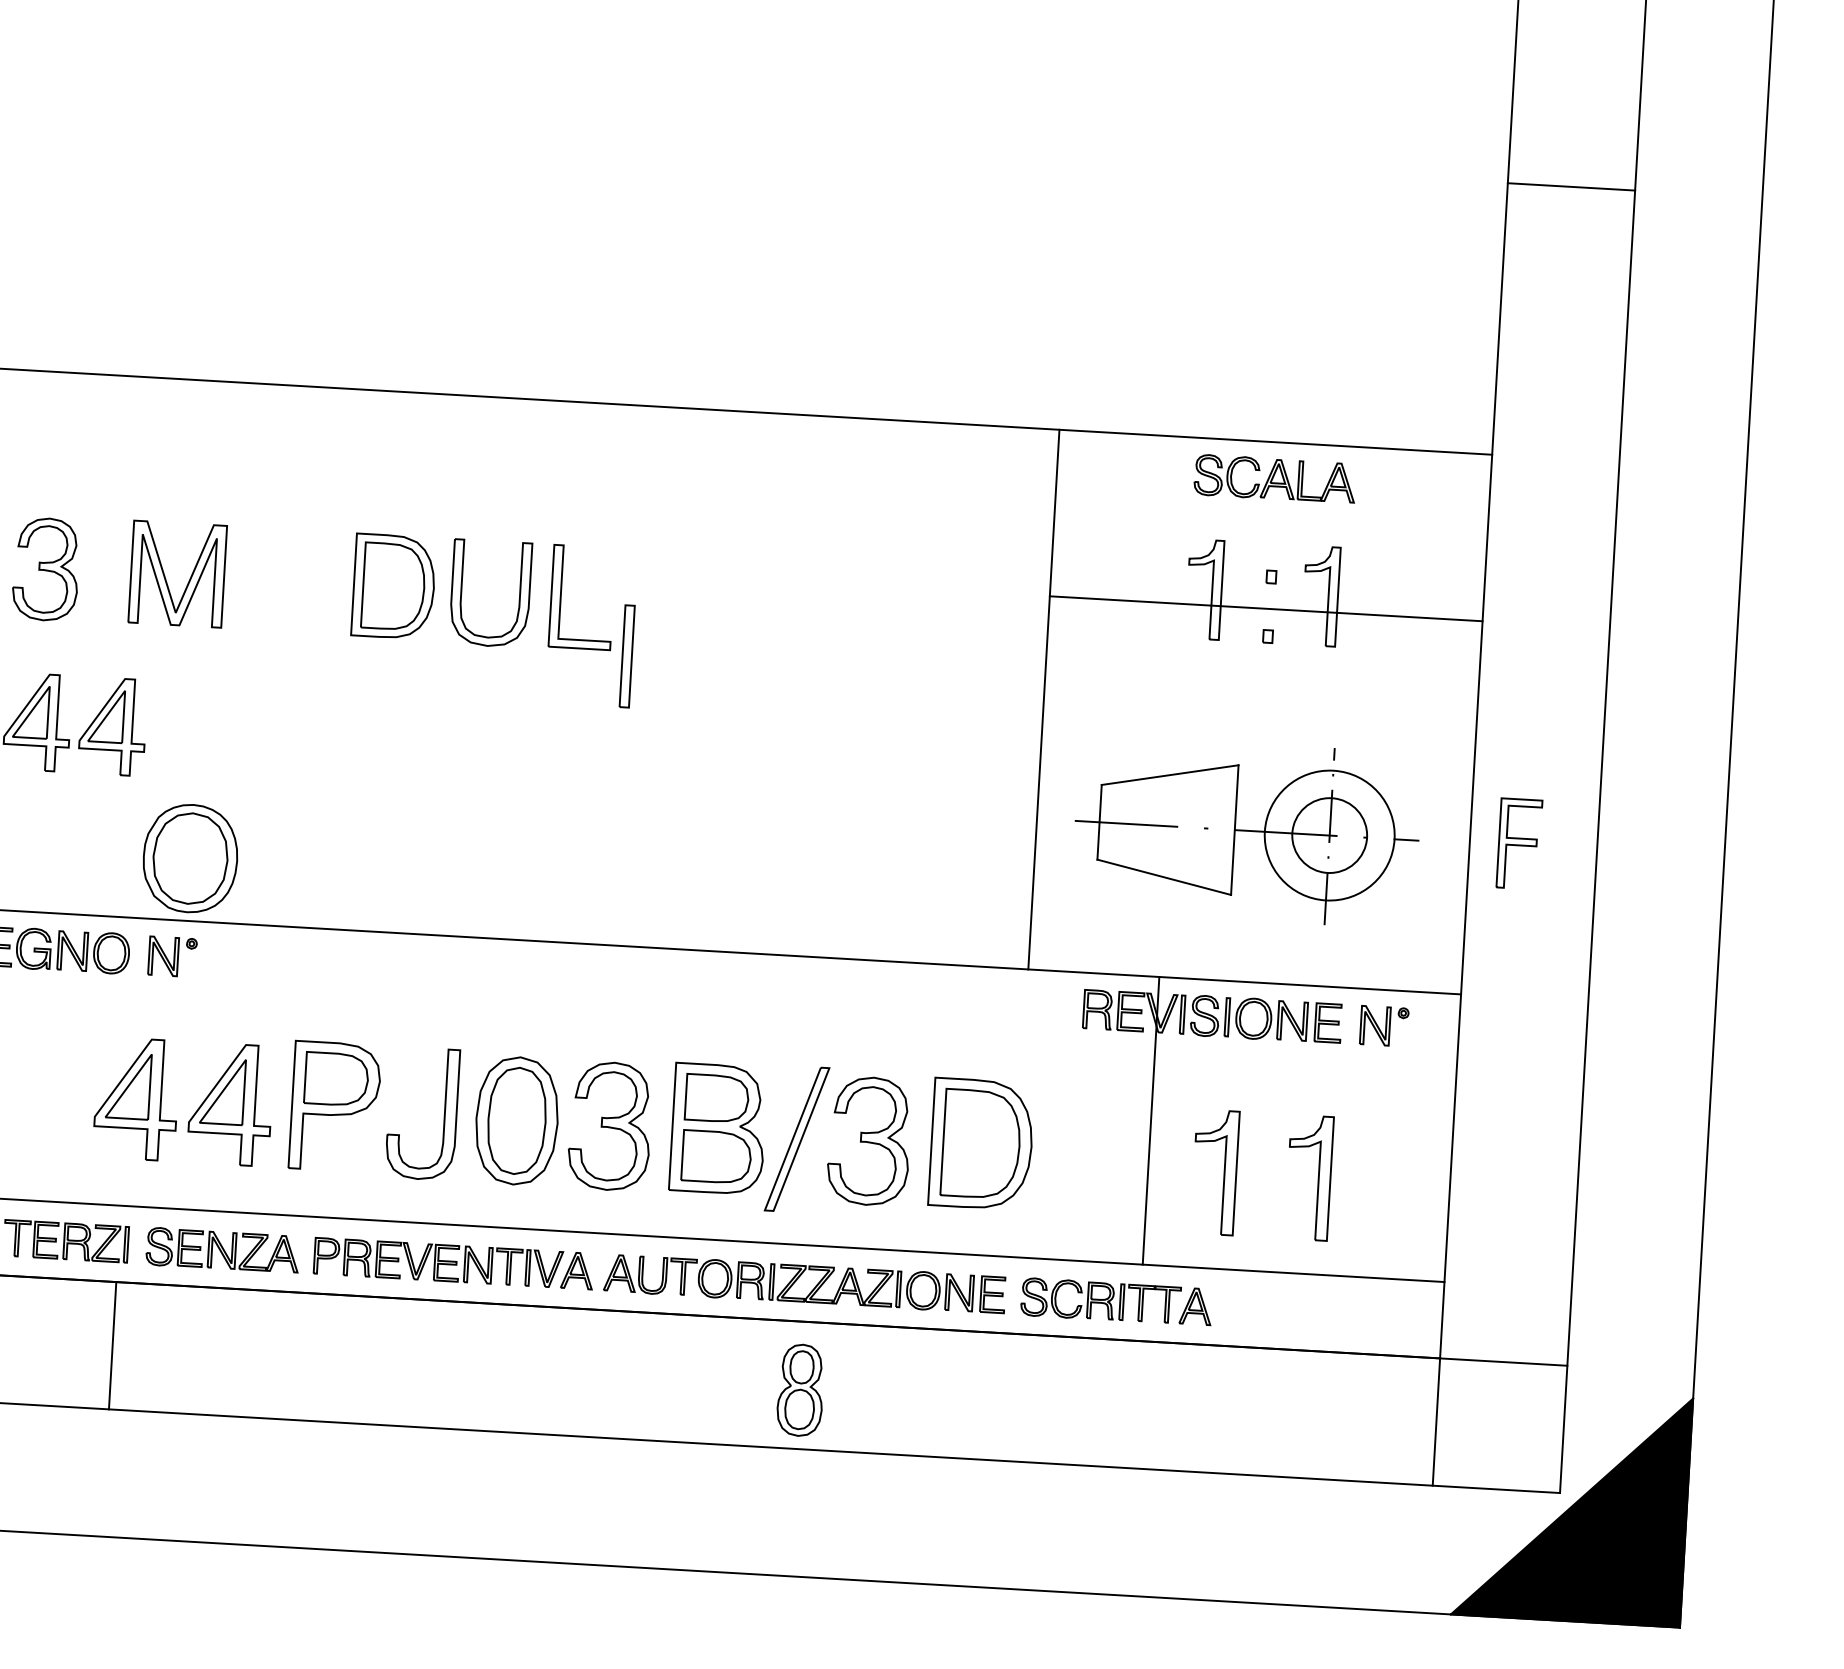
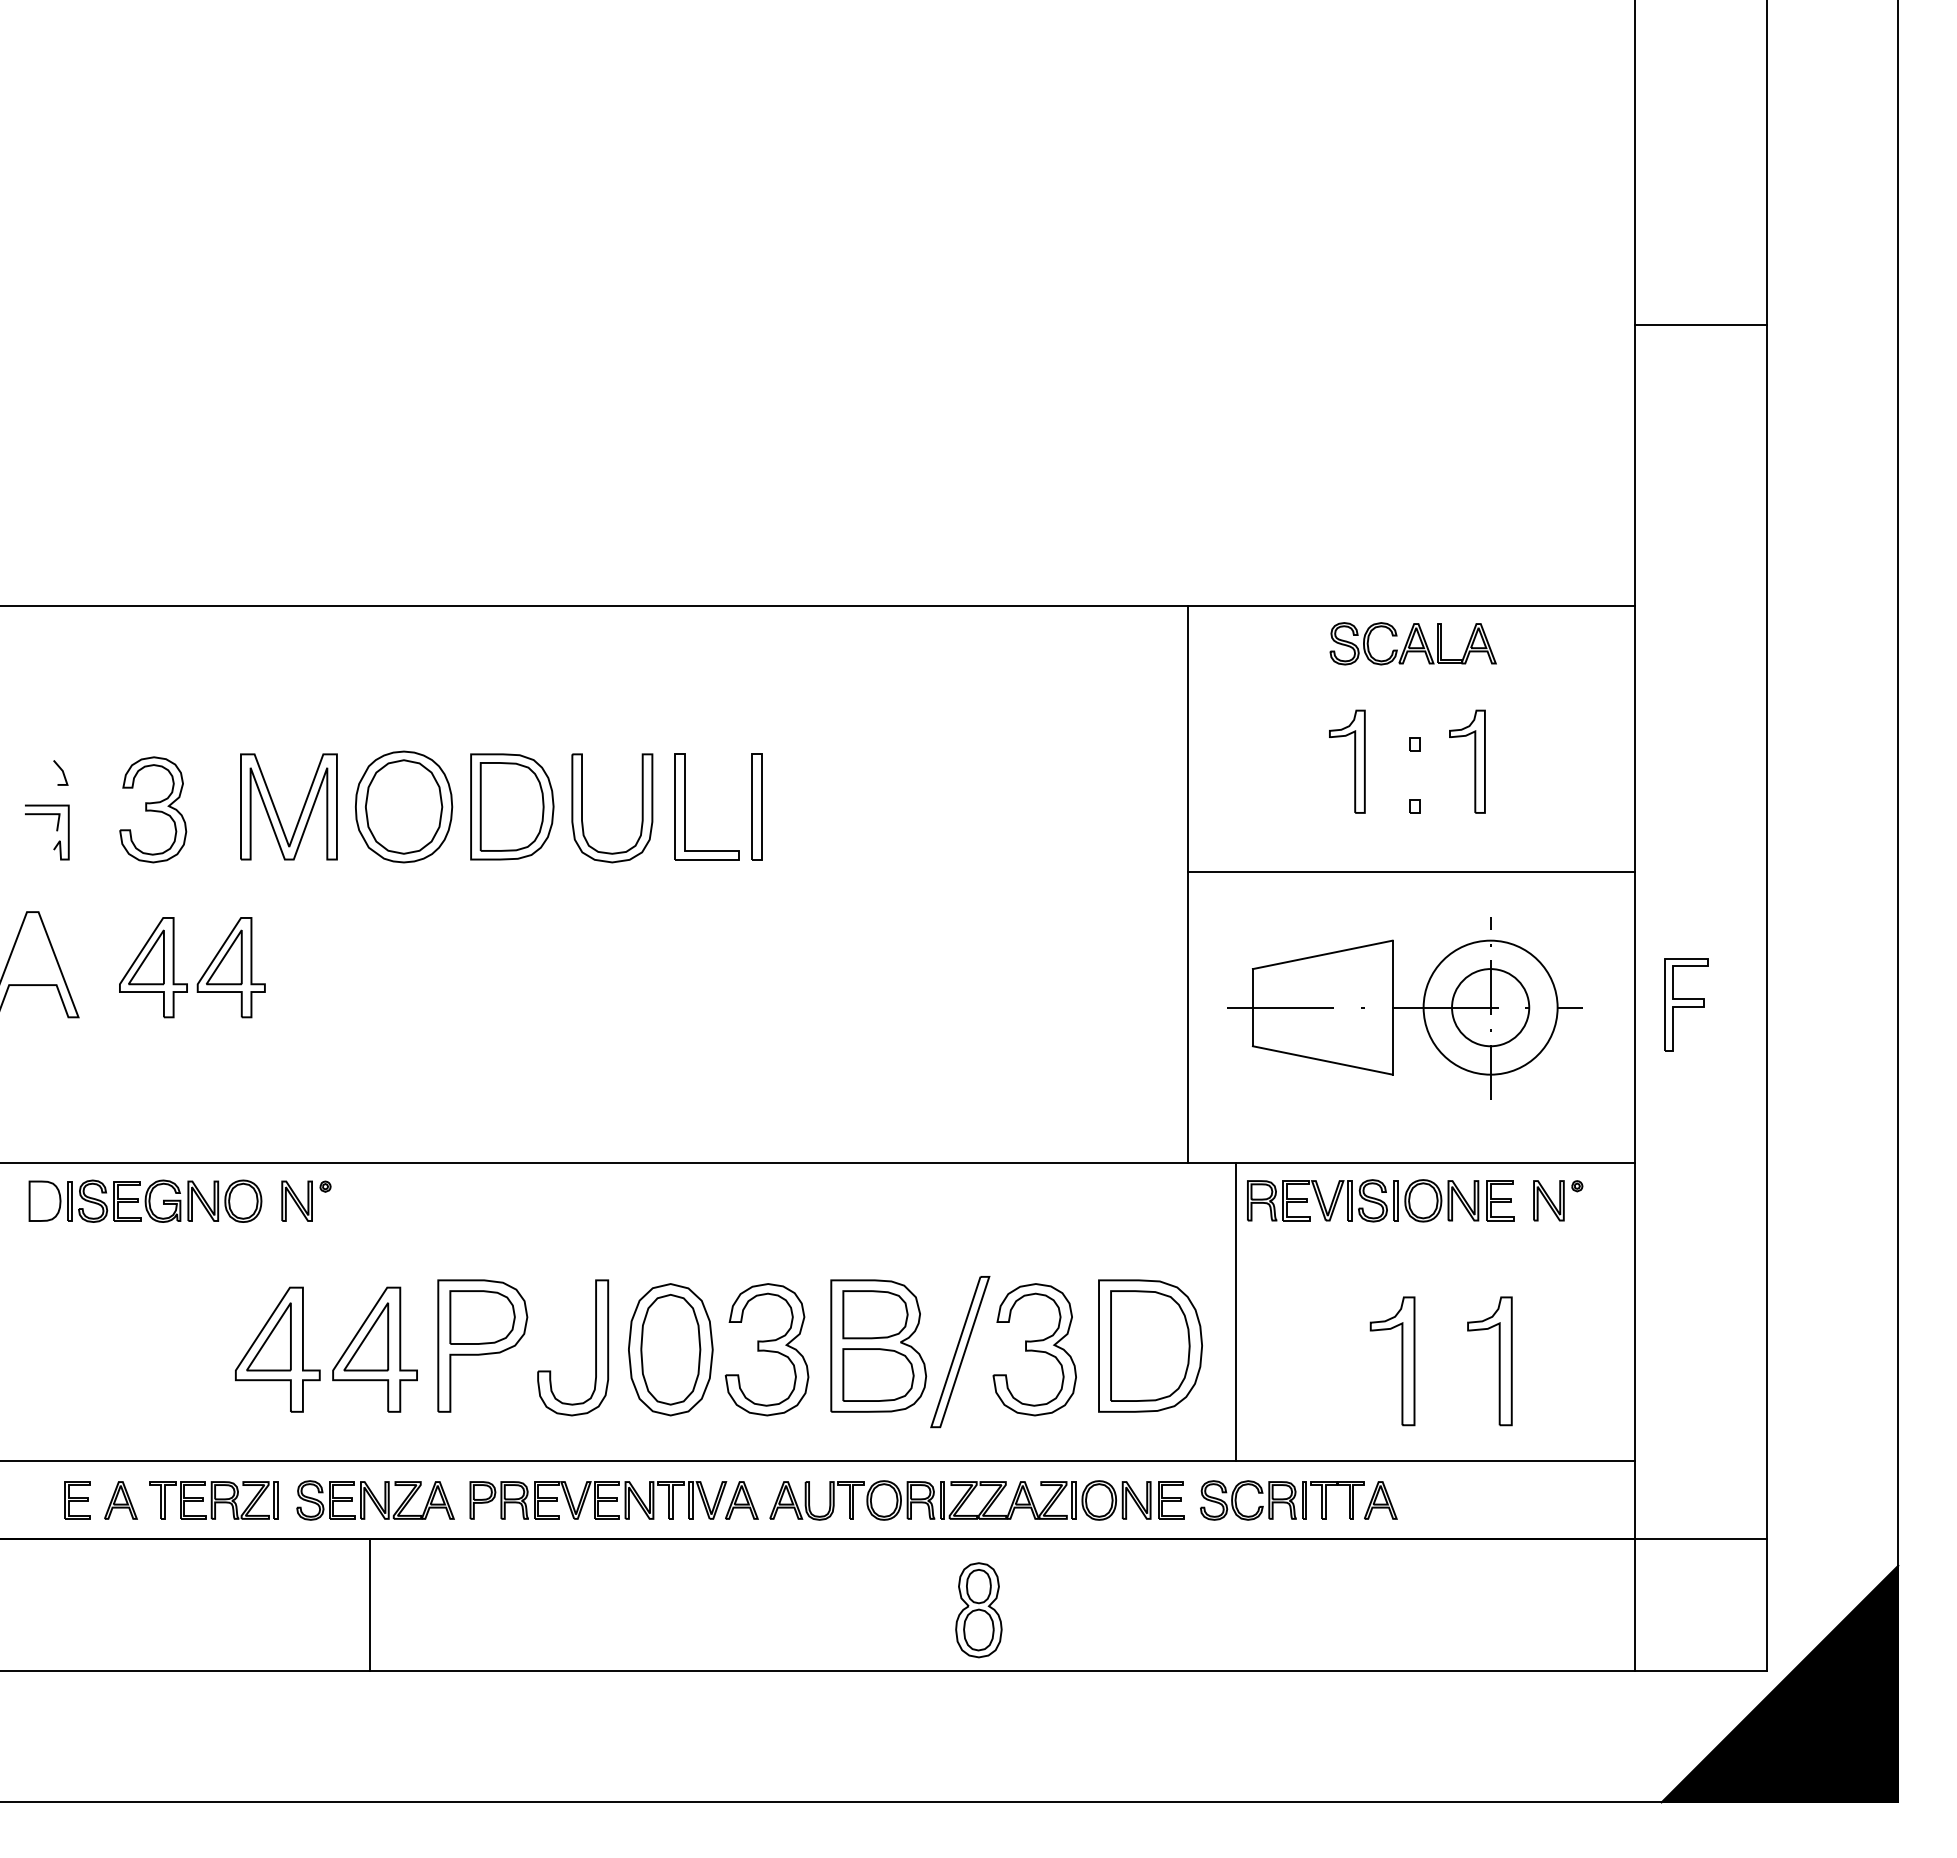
line: (1265, 608) -> (1411, 871), moved
part: (627, 656) -> (756, 806), moved
part: (190, 858) -> (404, 806), moved
line: (1150, 1120) -> (1235, 1311), moved
line: (112, 1345) -> (369, 1604), moved

